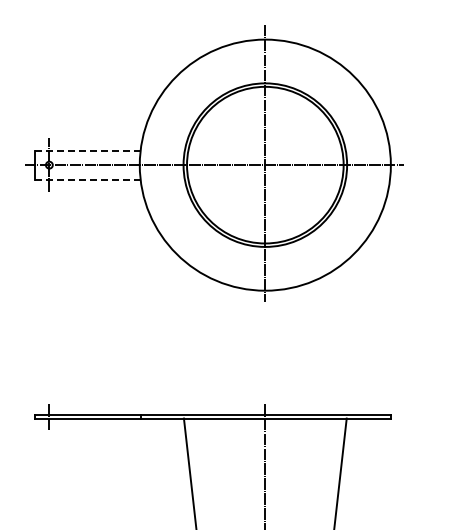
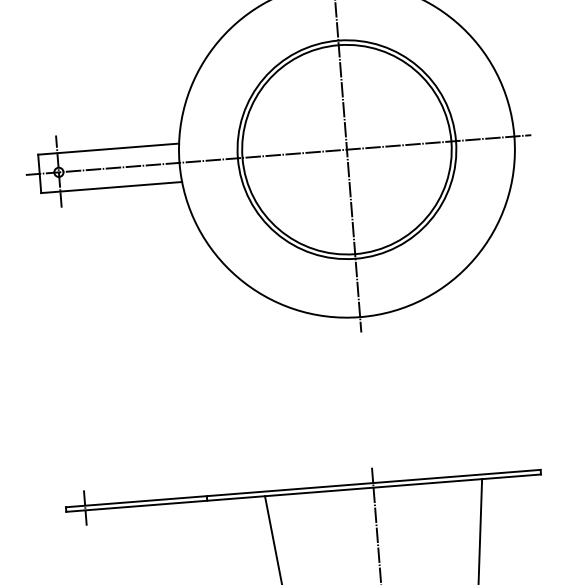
line: (87, 150) -> (108, 148), dashed -> solid
line: (87, 179) -> (111, 187), dashed -> solid

